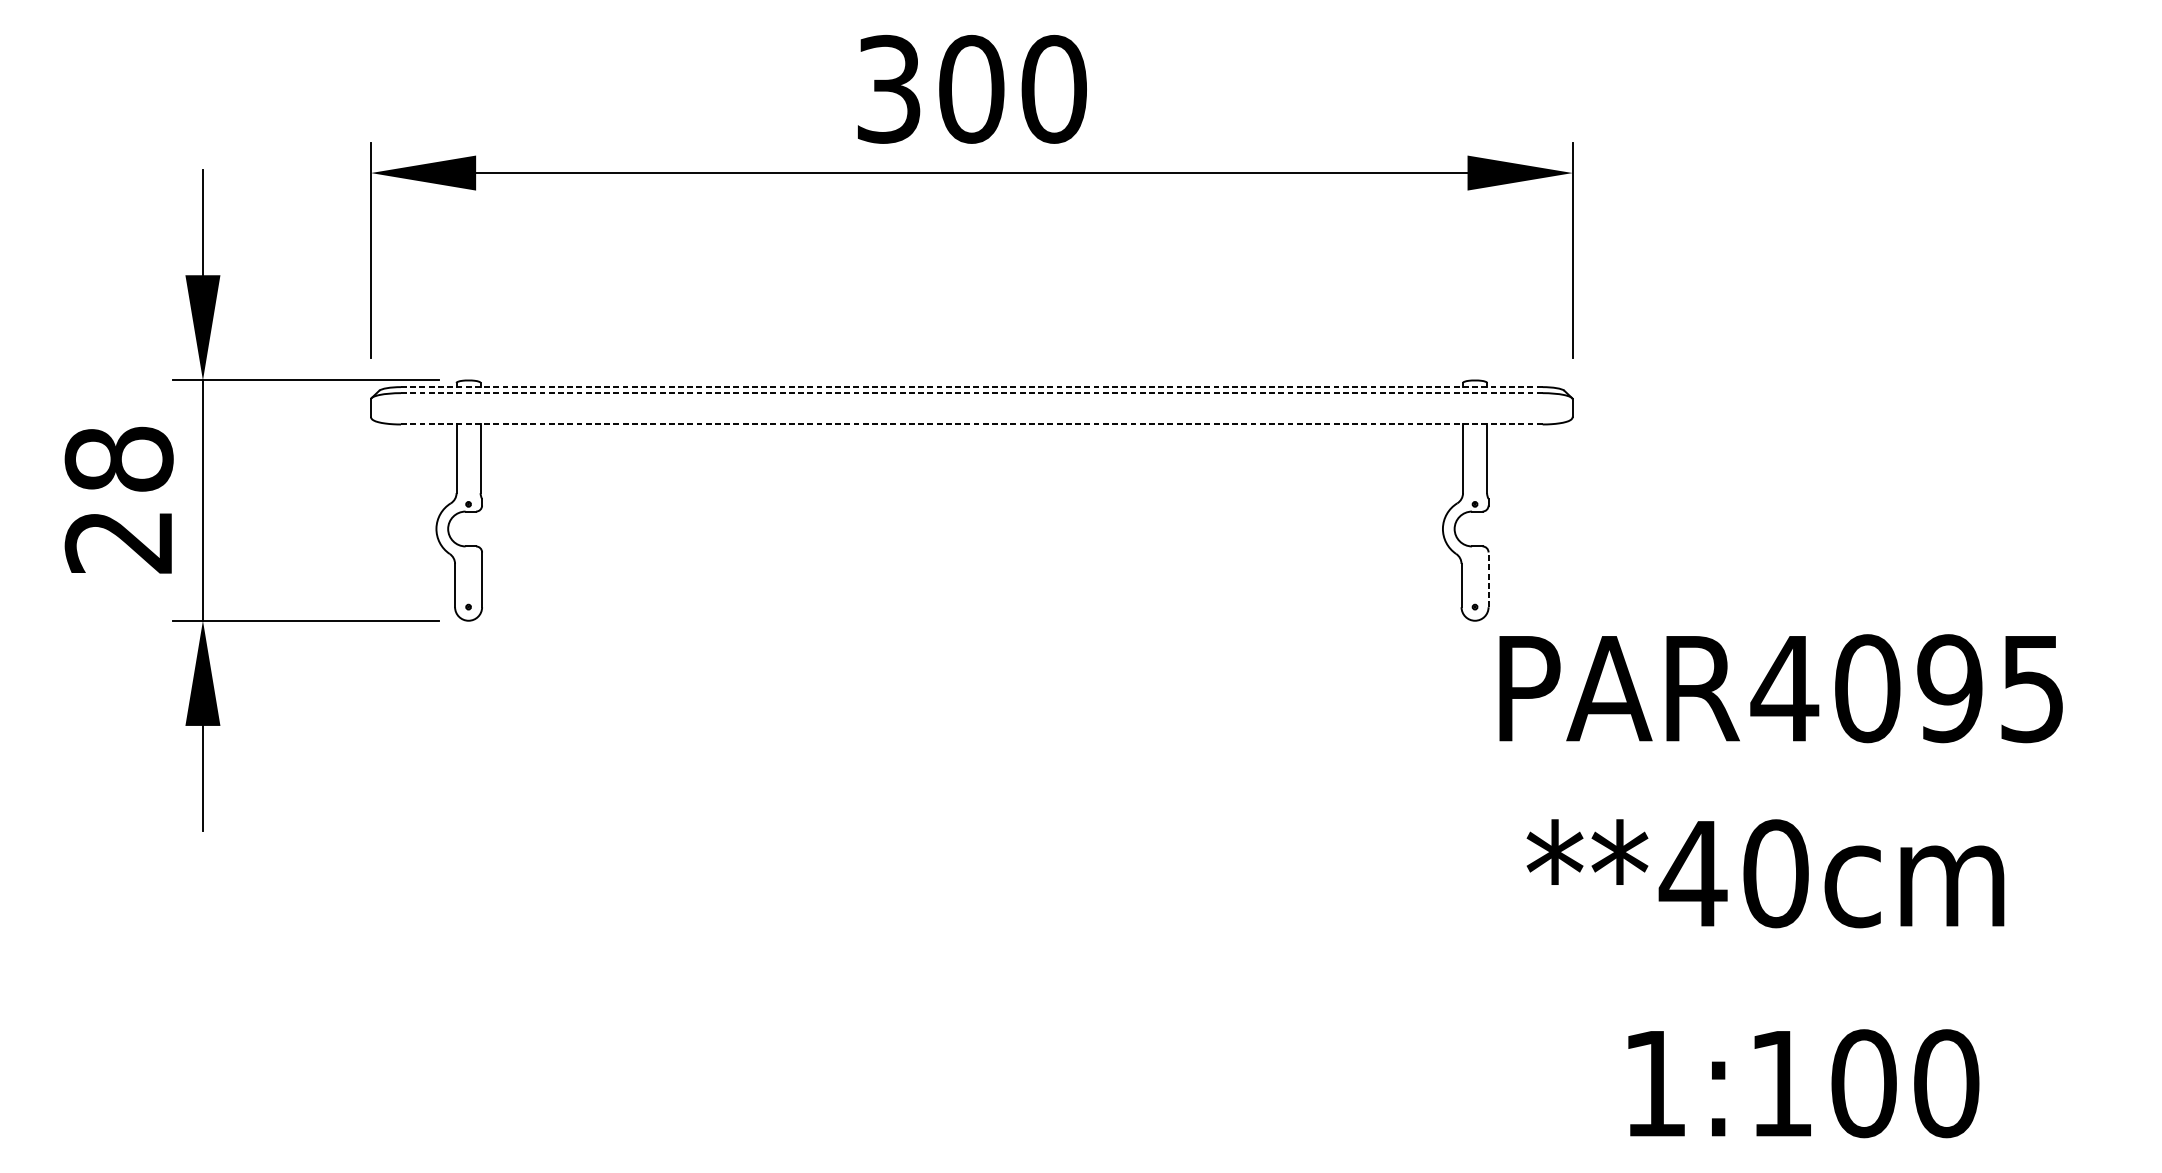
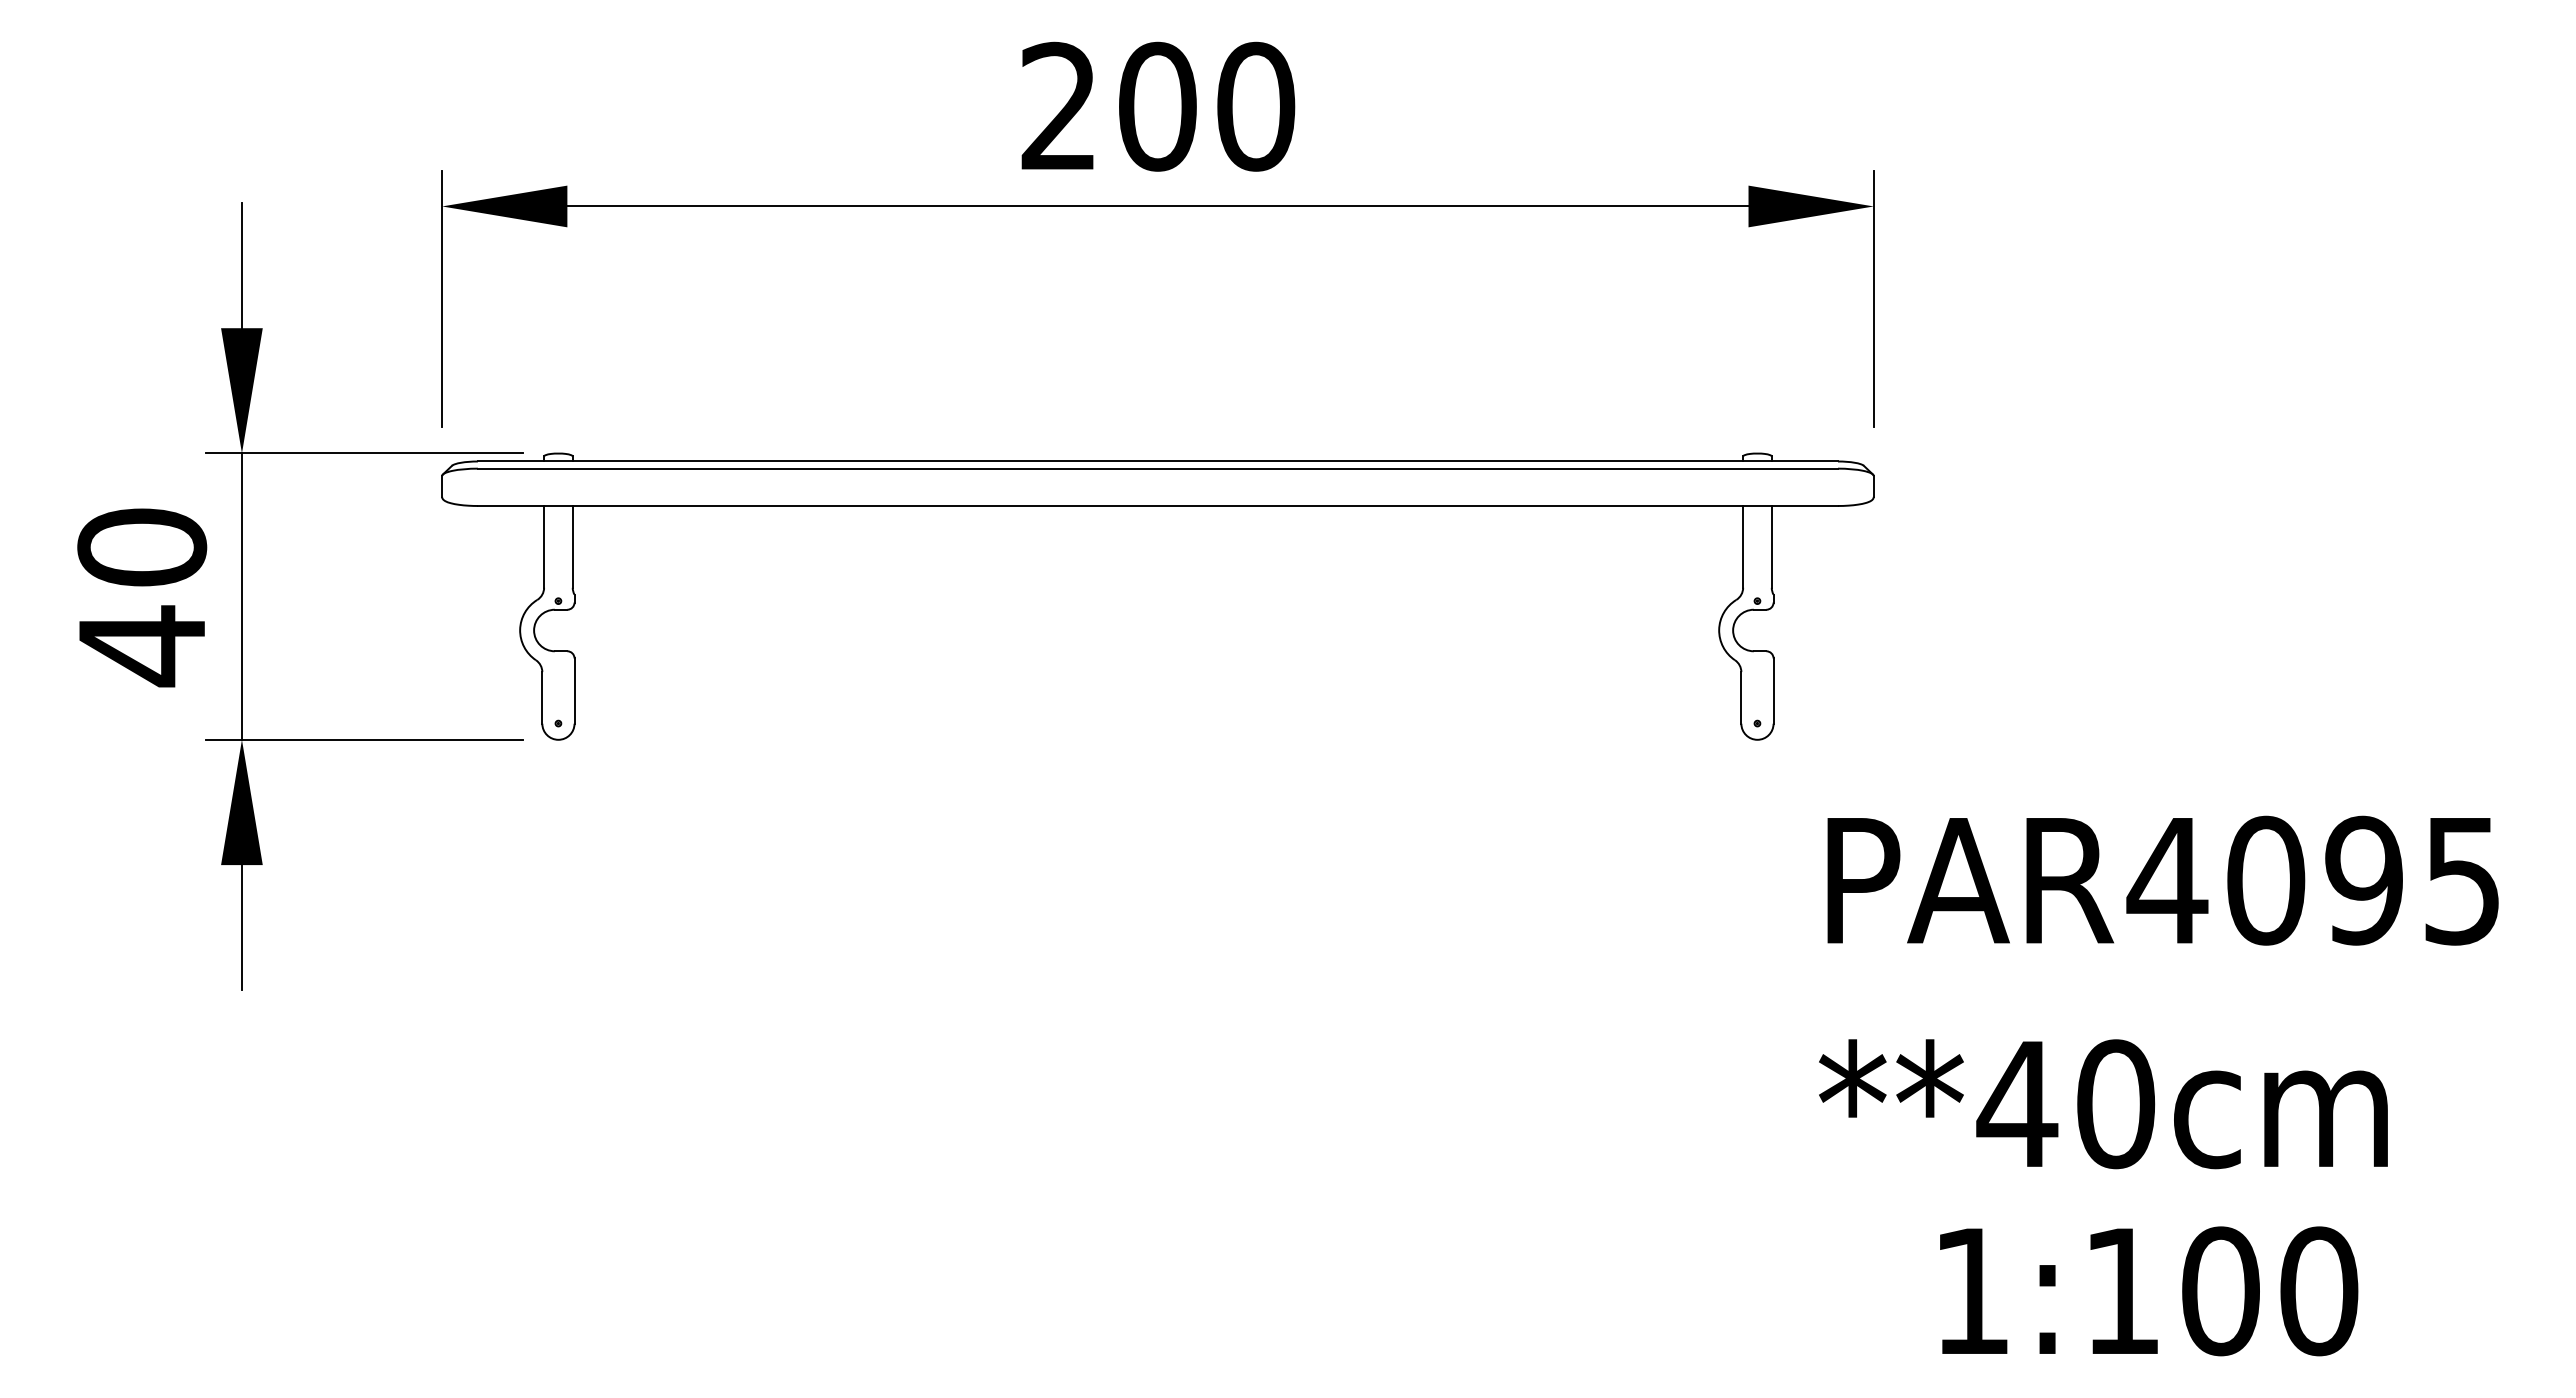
text: (888, 89) -> (1058, 106), 300 -> 200
line: (972, 387) -> (1158, 461), dashed -> solid
line: (971, 393) -> (1157, 468), dashed -> solid
line: (971, 424) -> (1157, 505), dashed -> solid
text: (119, 501) -> (142, 597), 28 -> 40
line: (1488, 580) -> (1773, 691), dashed -> solid
text: (1780, 688) -> (2162, 880), moved
text: (1765, 873) -> (2103, 1104), moved

